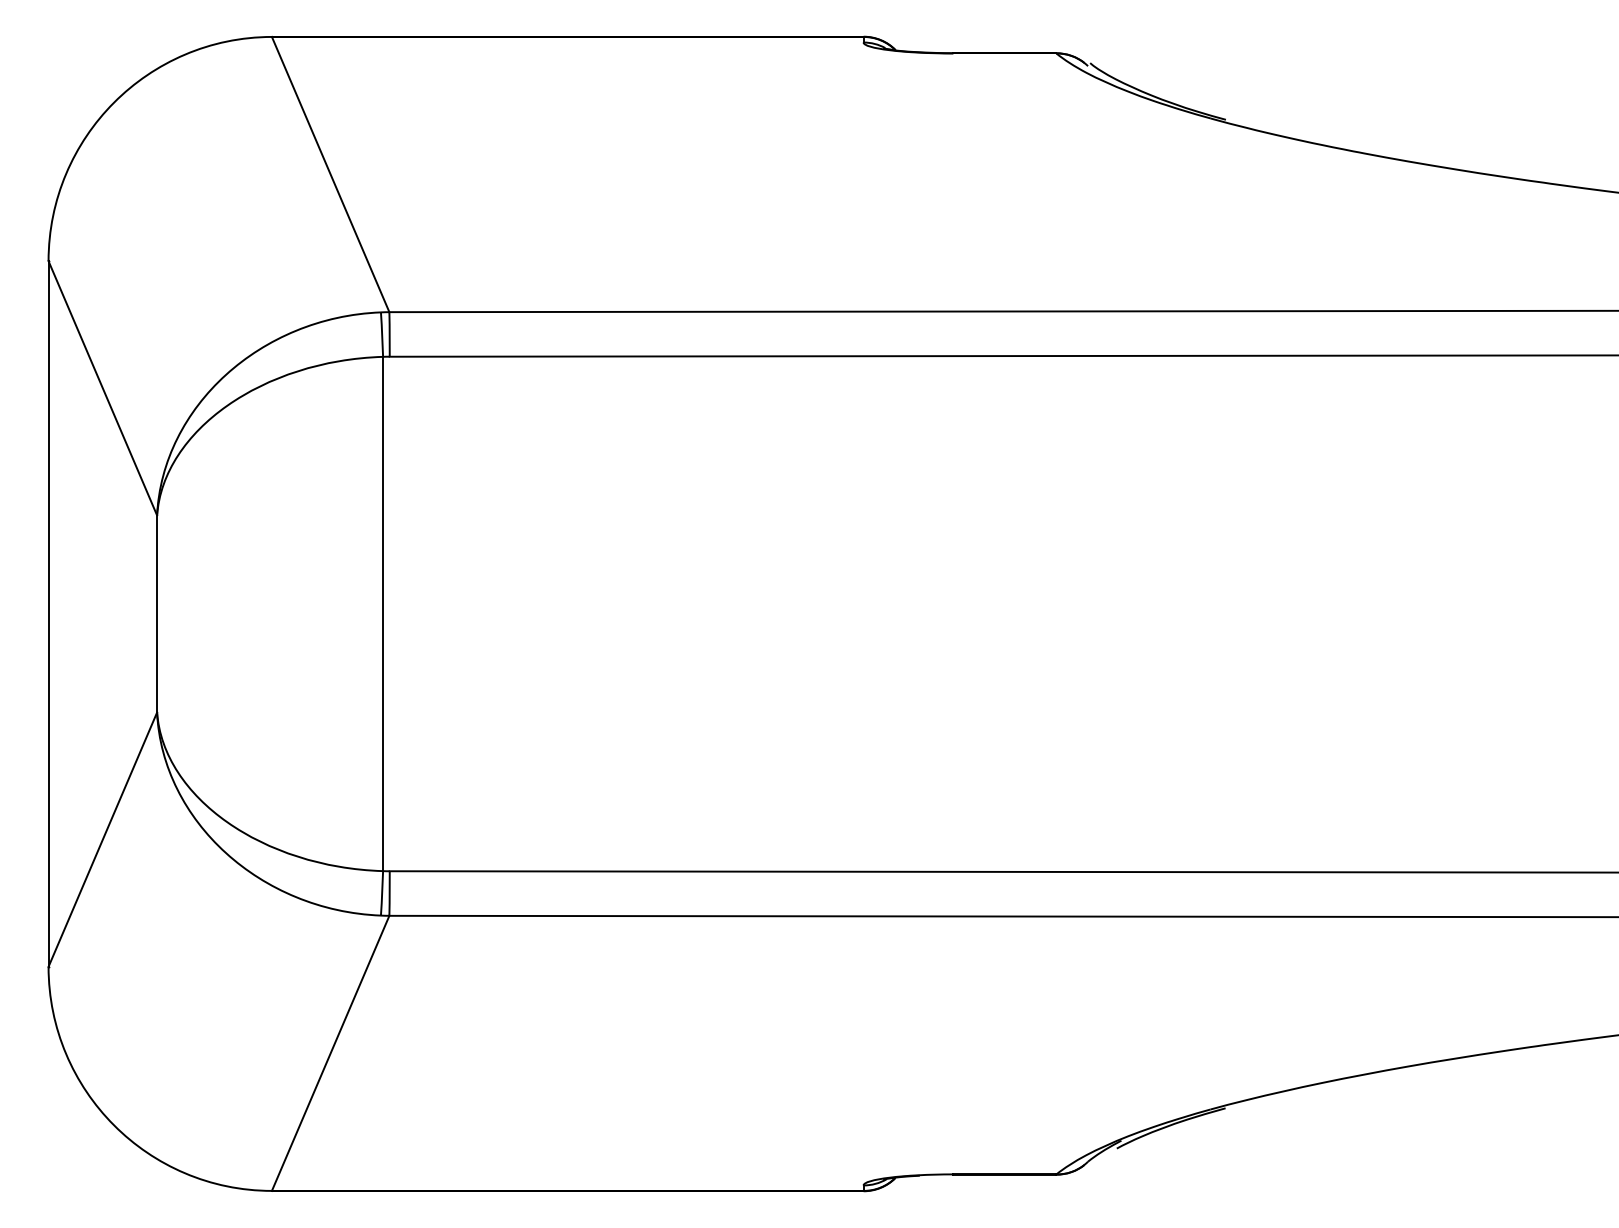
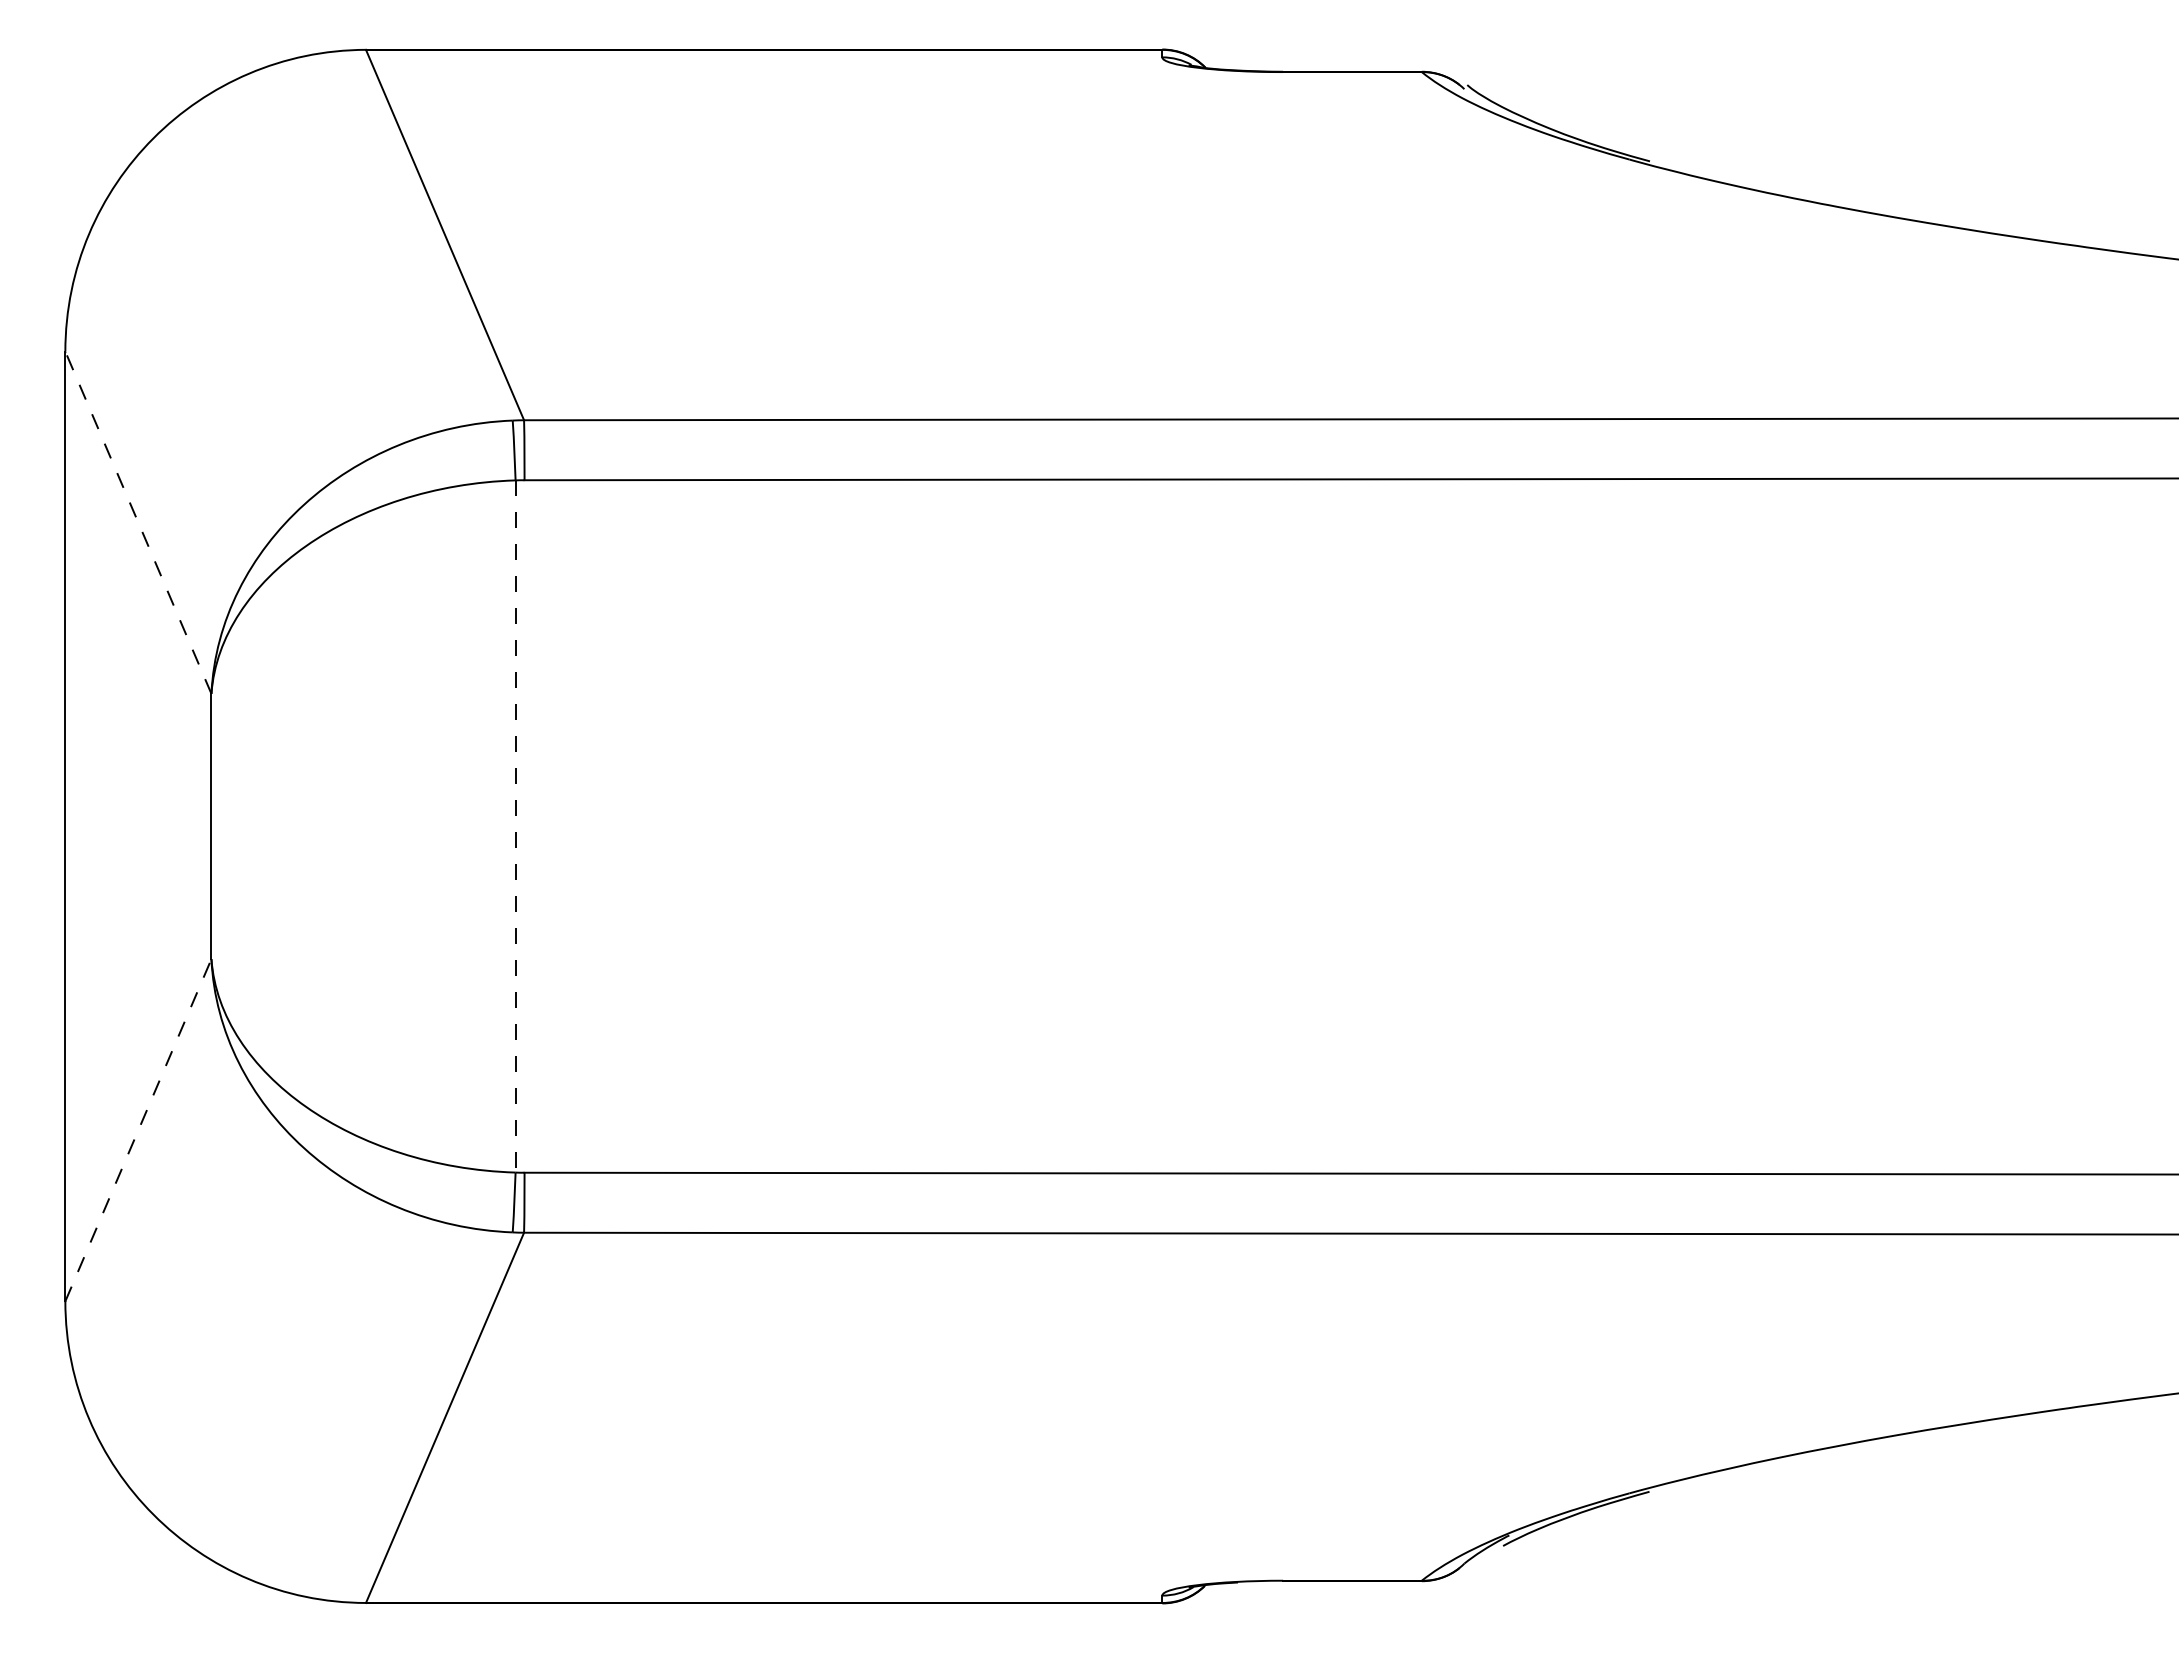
line: (102, 388) -> (138, 522), solid -> dashed
line: (383, 614) -> (515, 826), solid -> dashed
line: (102, 839) -> (138, 1129), solid -> dashed

